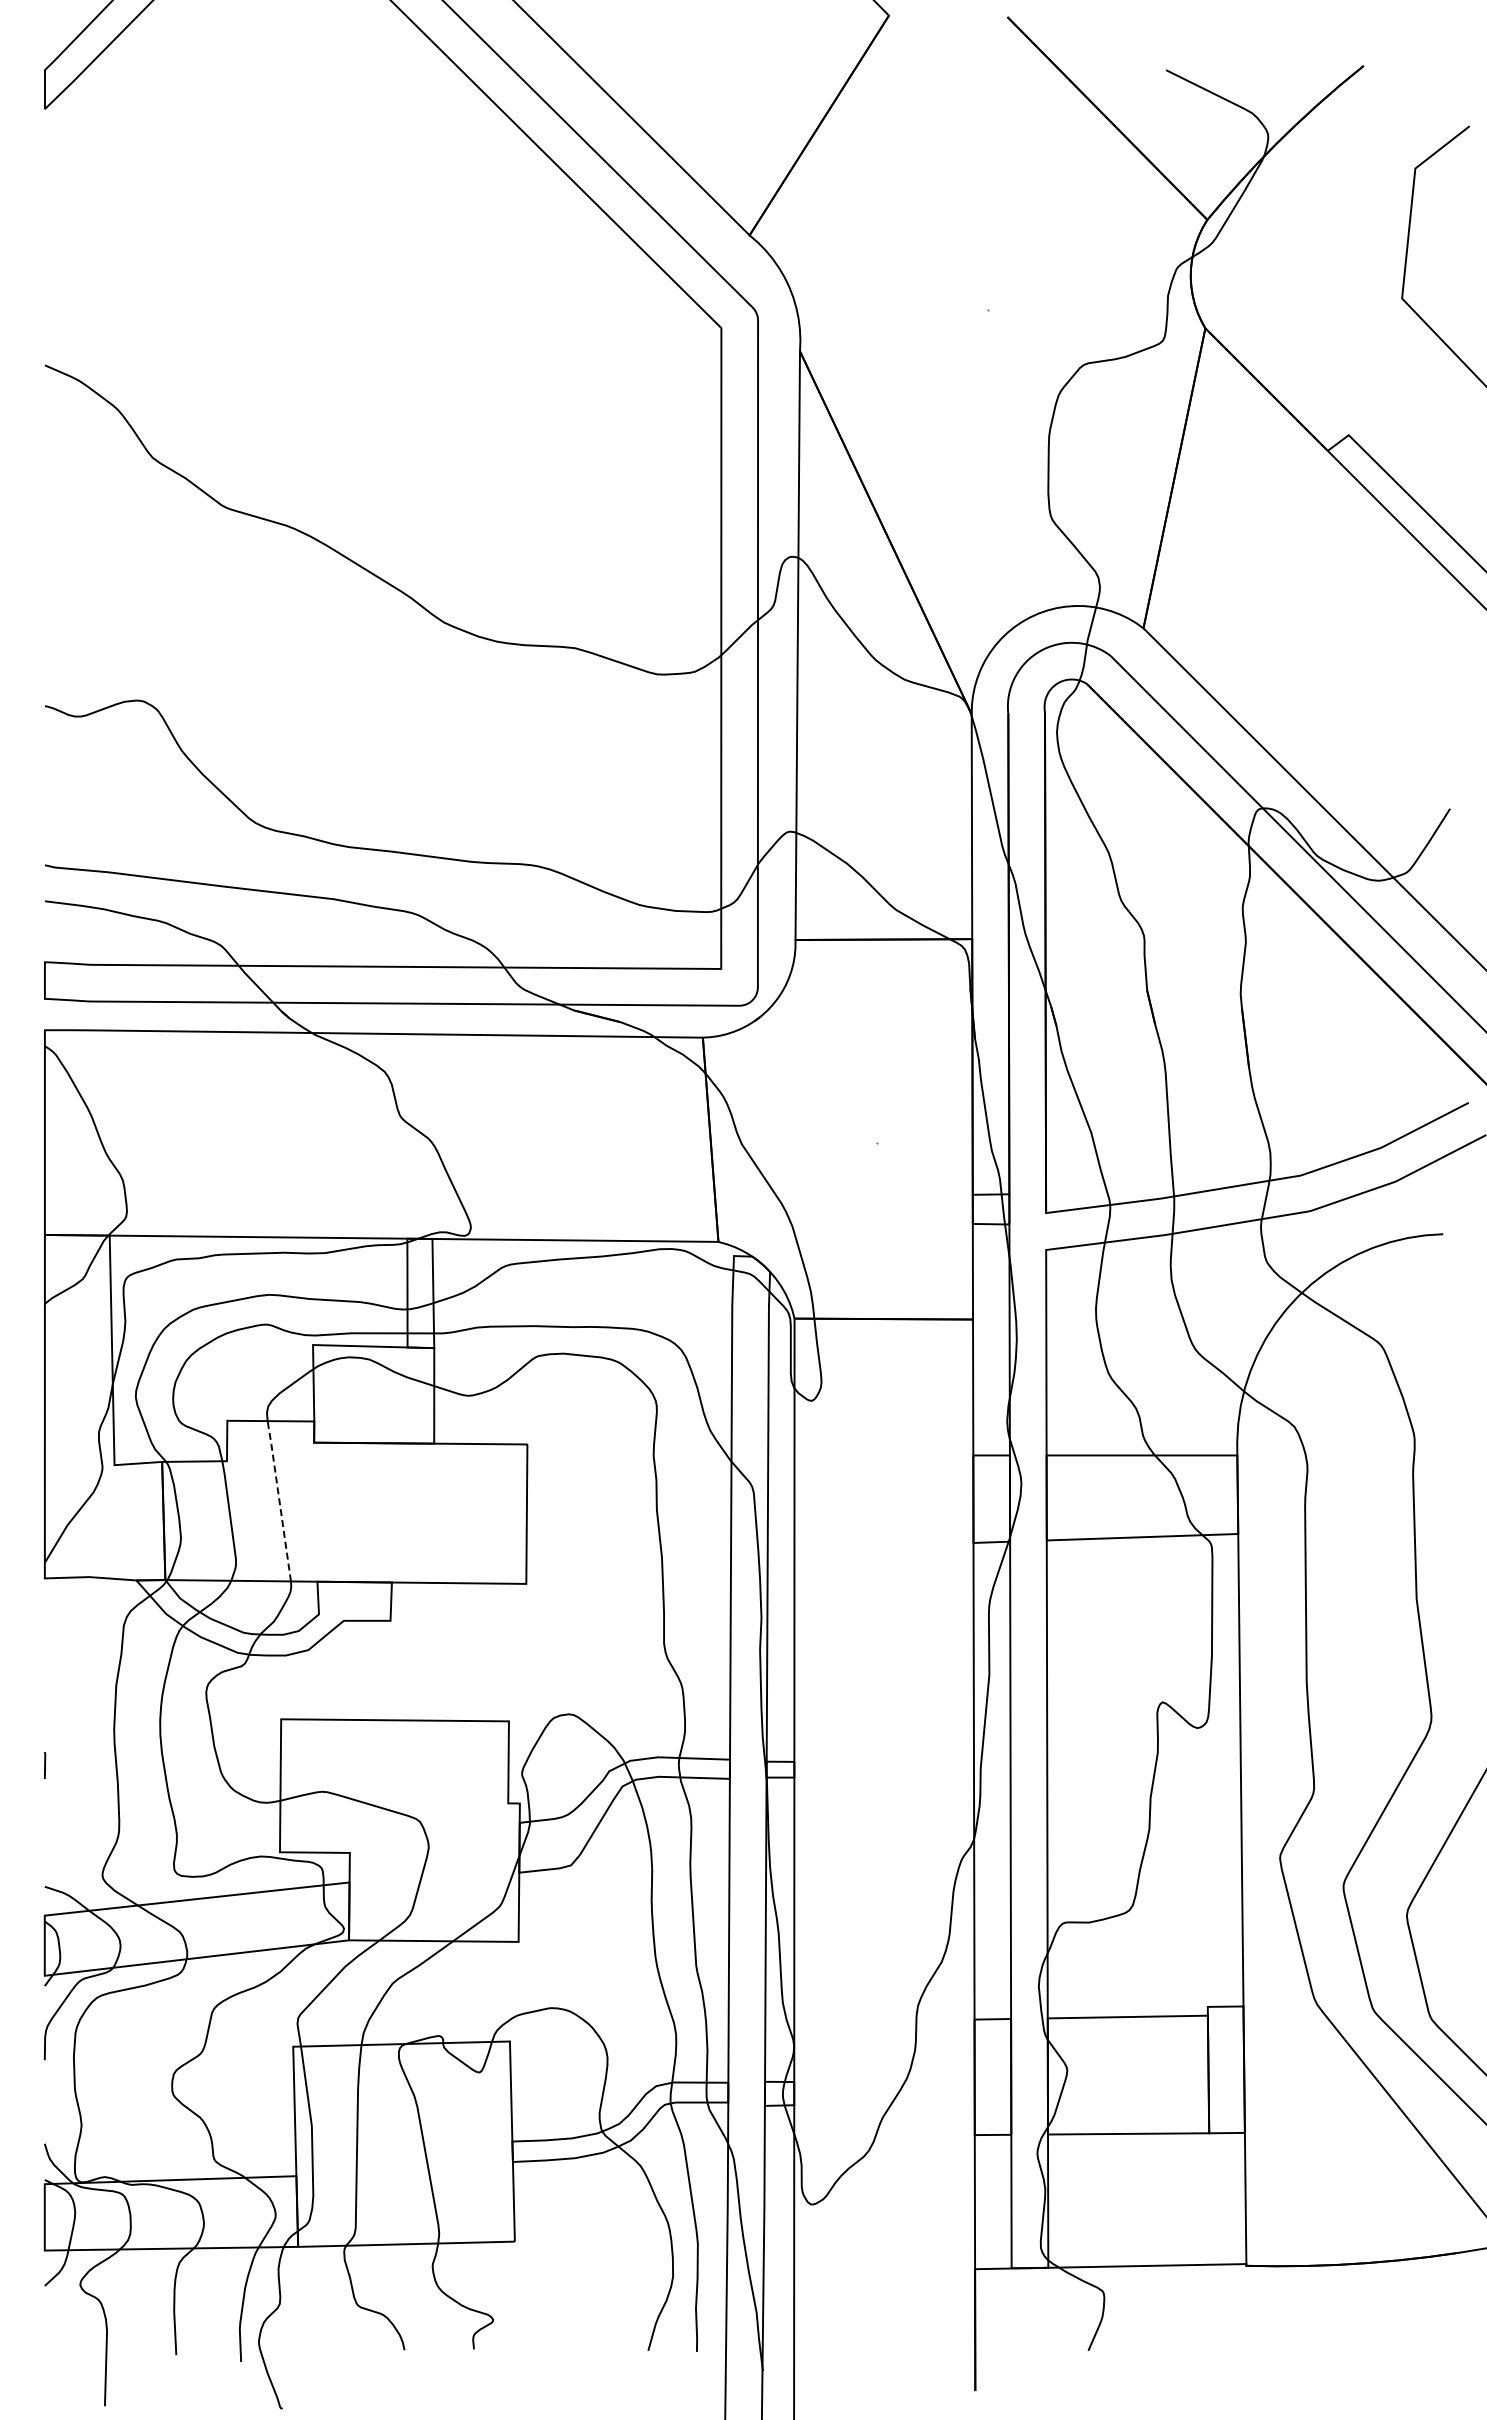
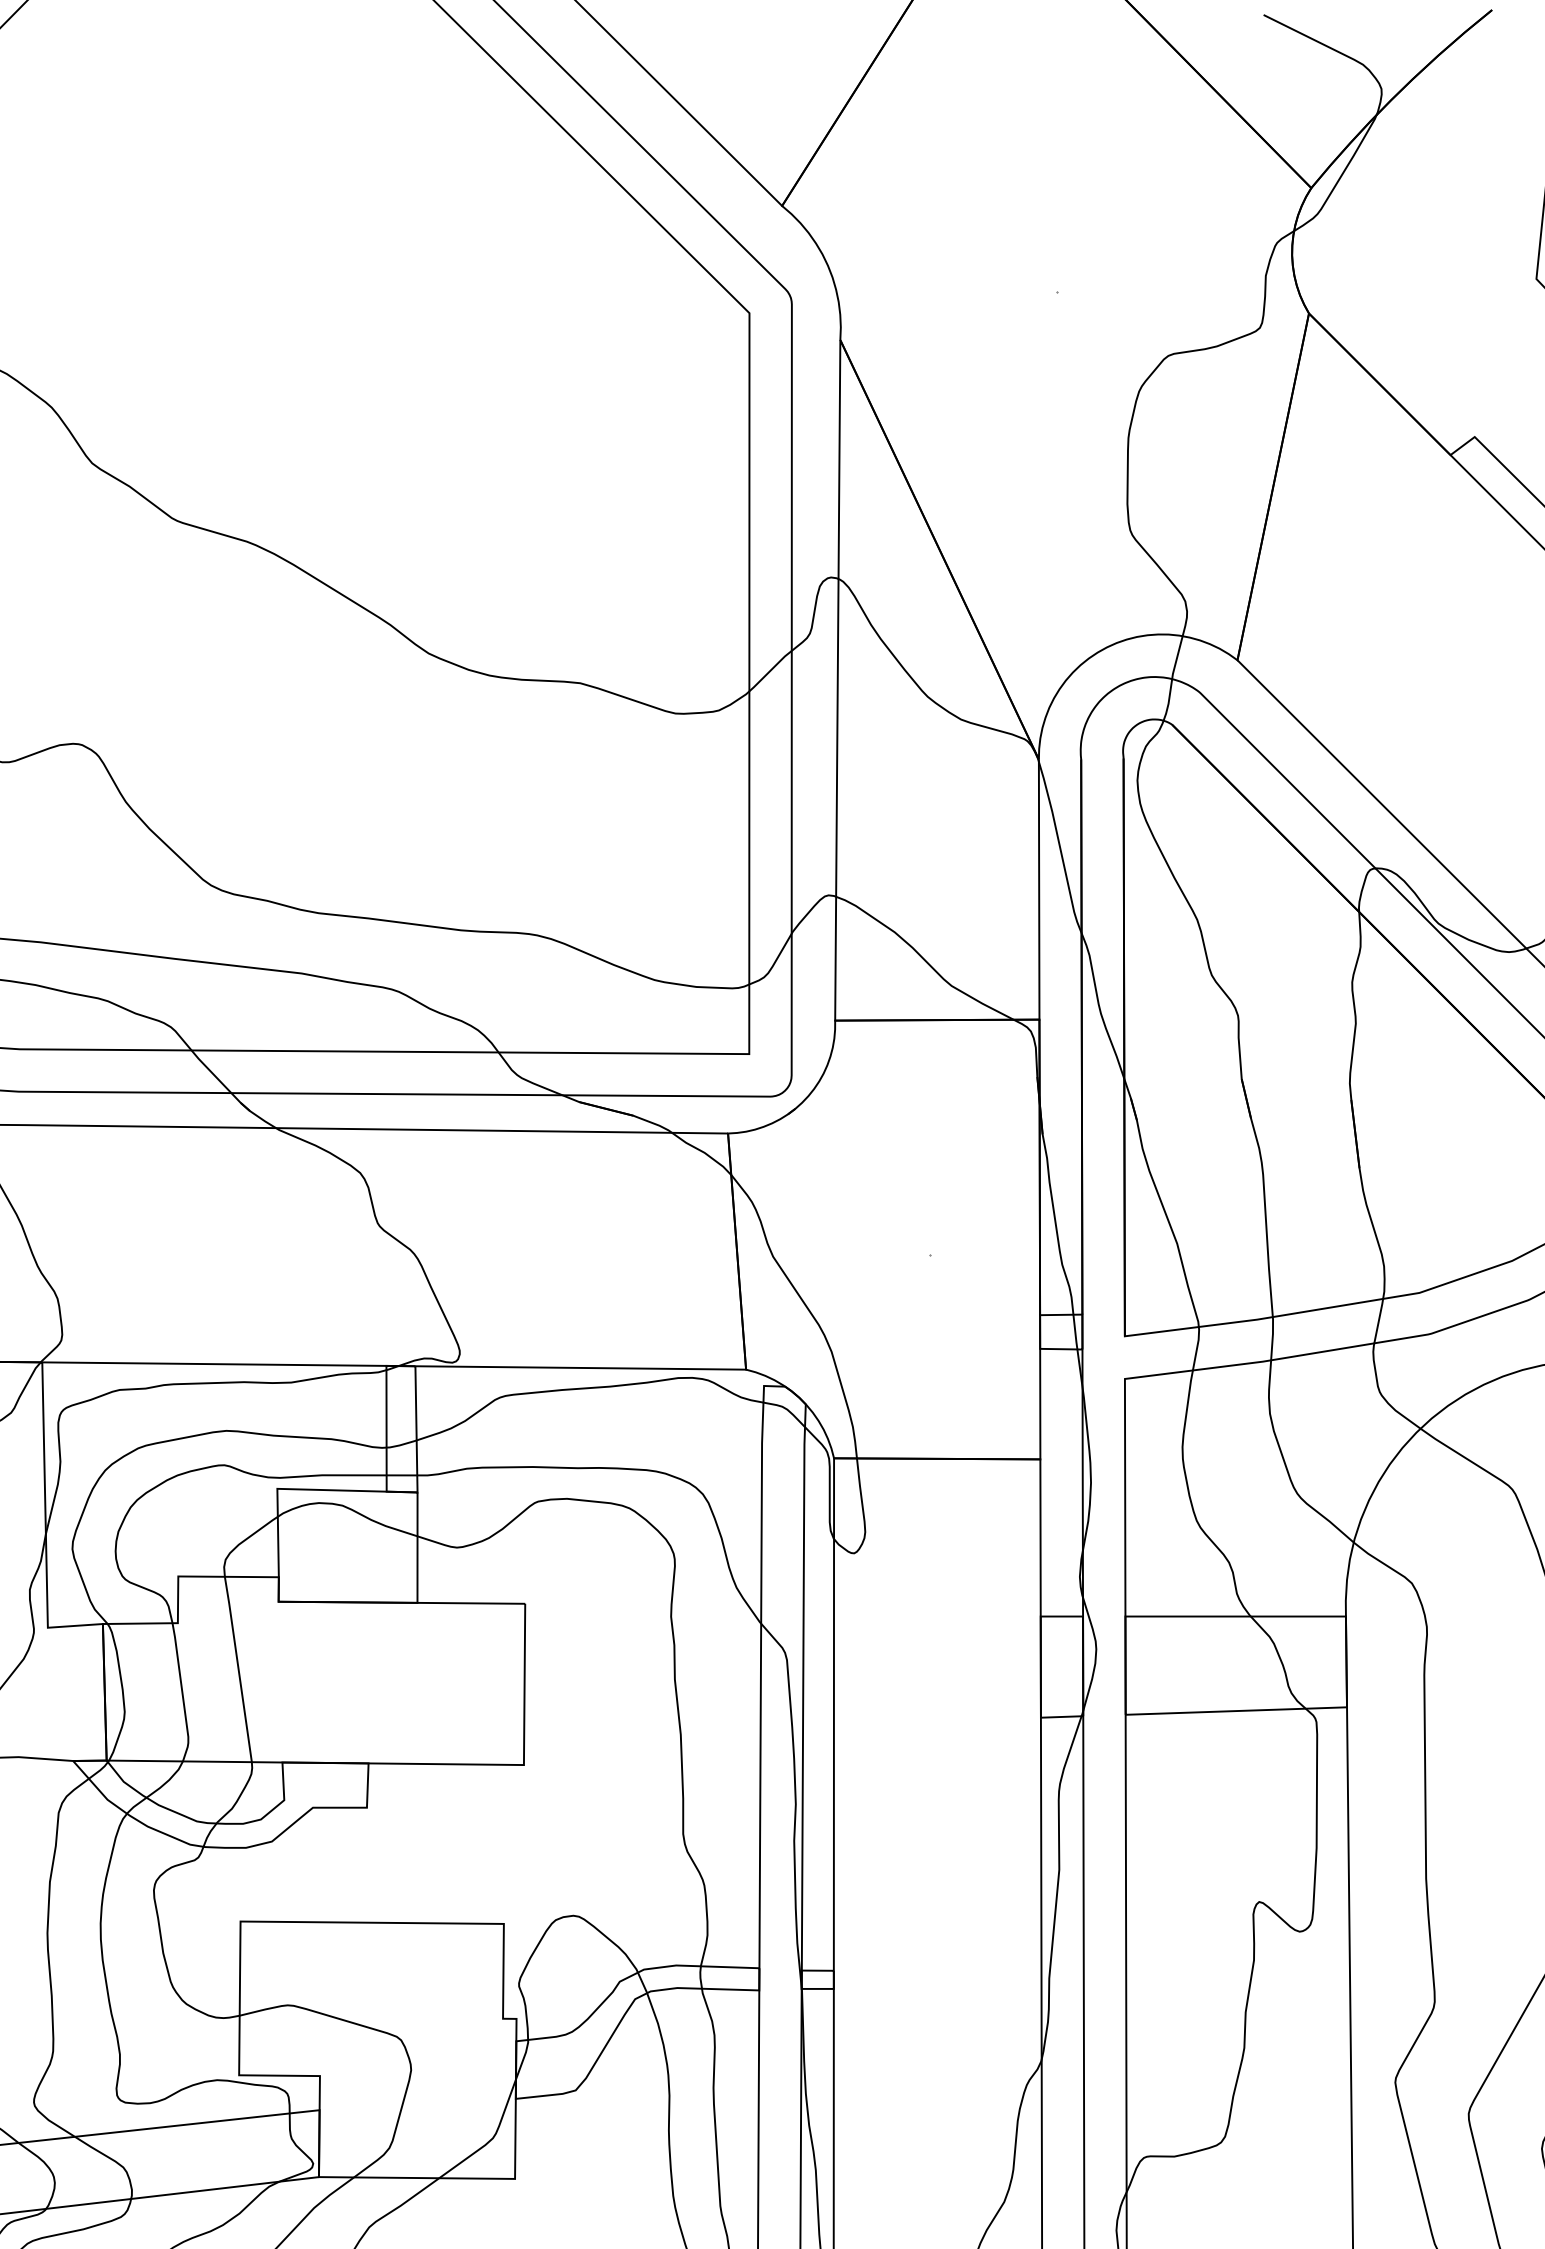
line: (279, 1500) -> (238, 1668), dashed -> solid

